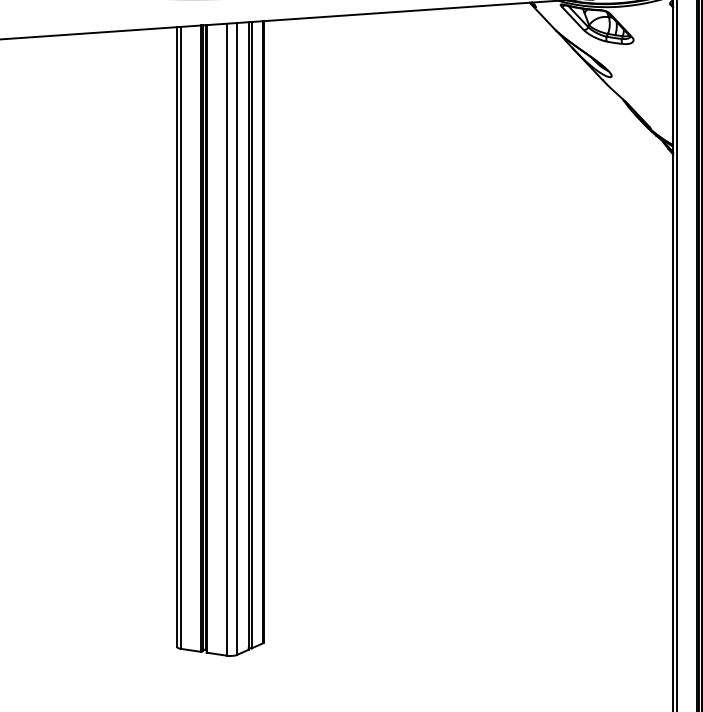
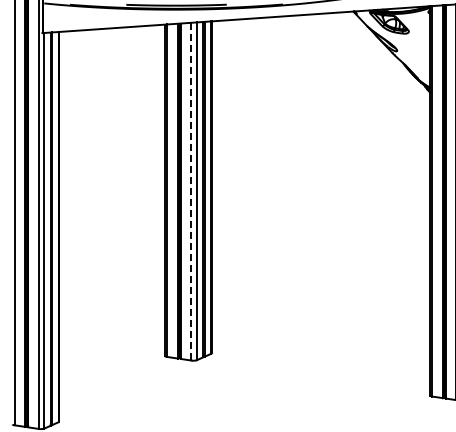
line: (226, 339) -> (191, 191), solid -> dashed

